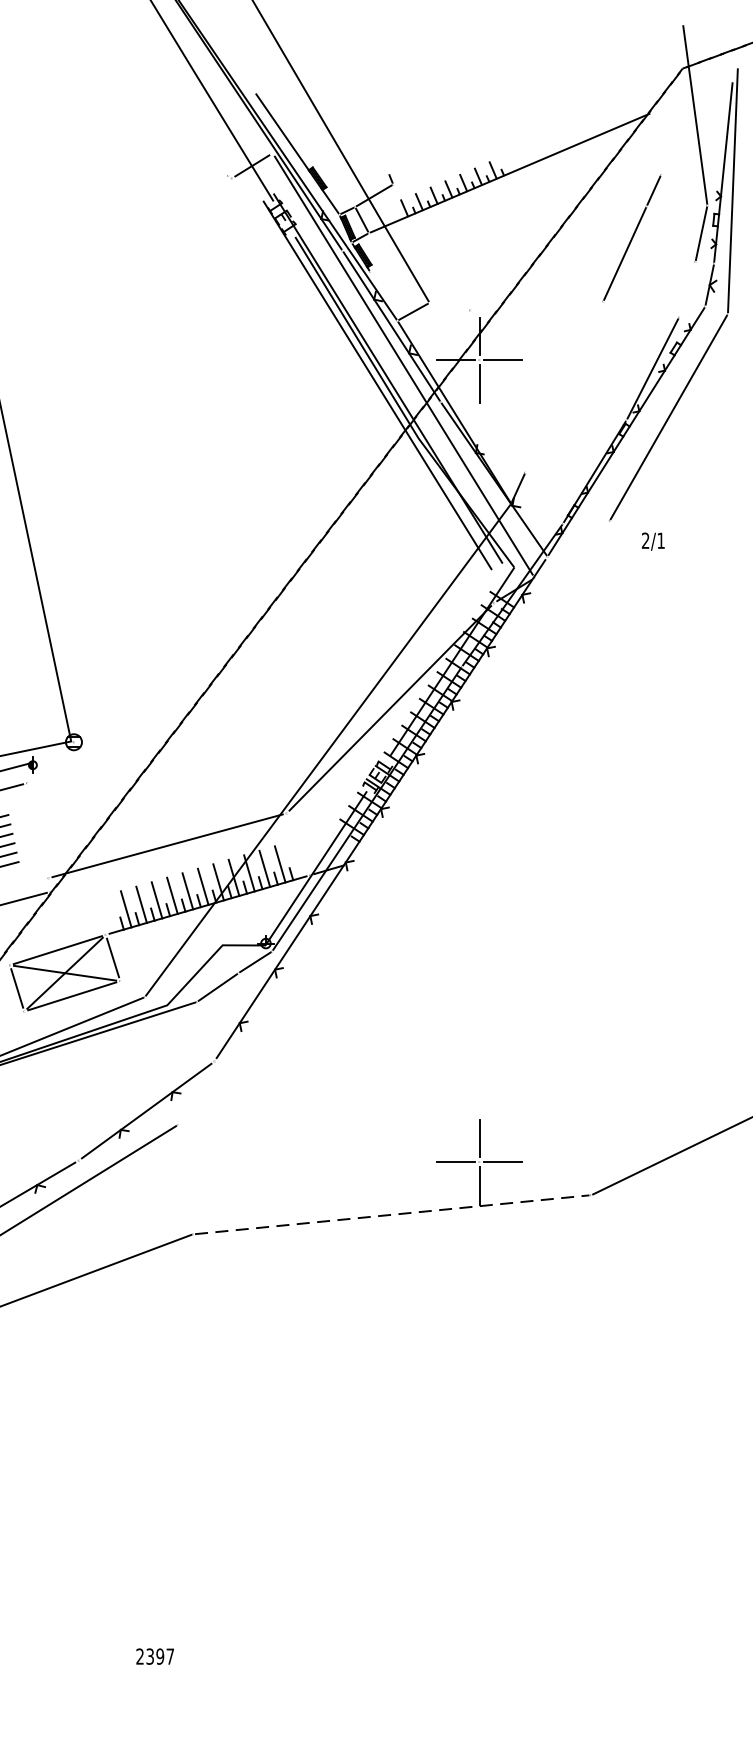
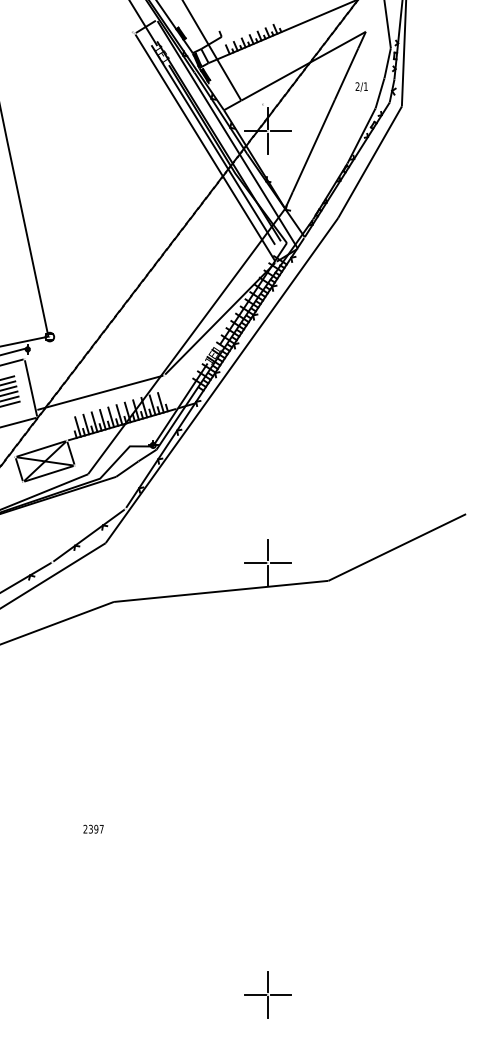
line: (545, 239) -> (303, 66), added
line: (686, 289) -> (379, 93), added
line: (563, 386) -> (313, 145), added
line: (363, 390) -> (205, 147), added
text: (652, 540) -> (361, 86), moved
line: (392, 822) -> (221, 380), added
line: (37, 837) -> (30, 388), added
line: (392, 1214) -> (221, 591), dashed -> solid

